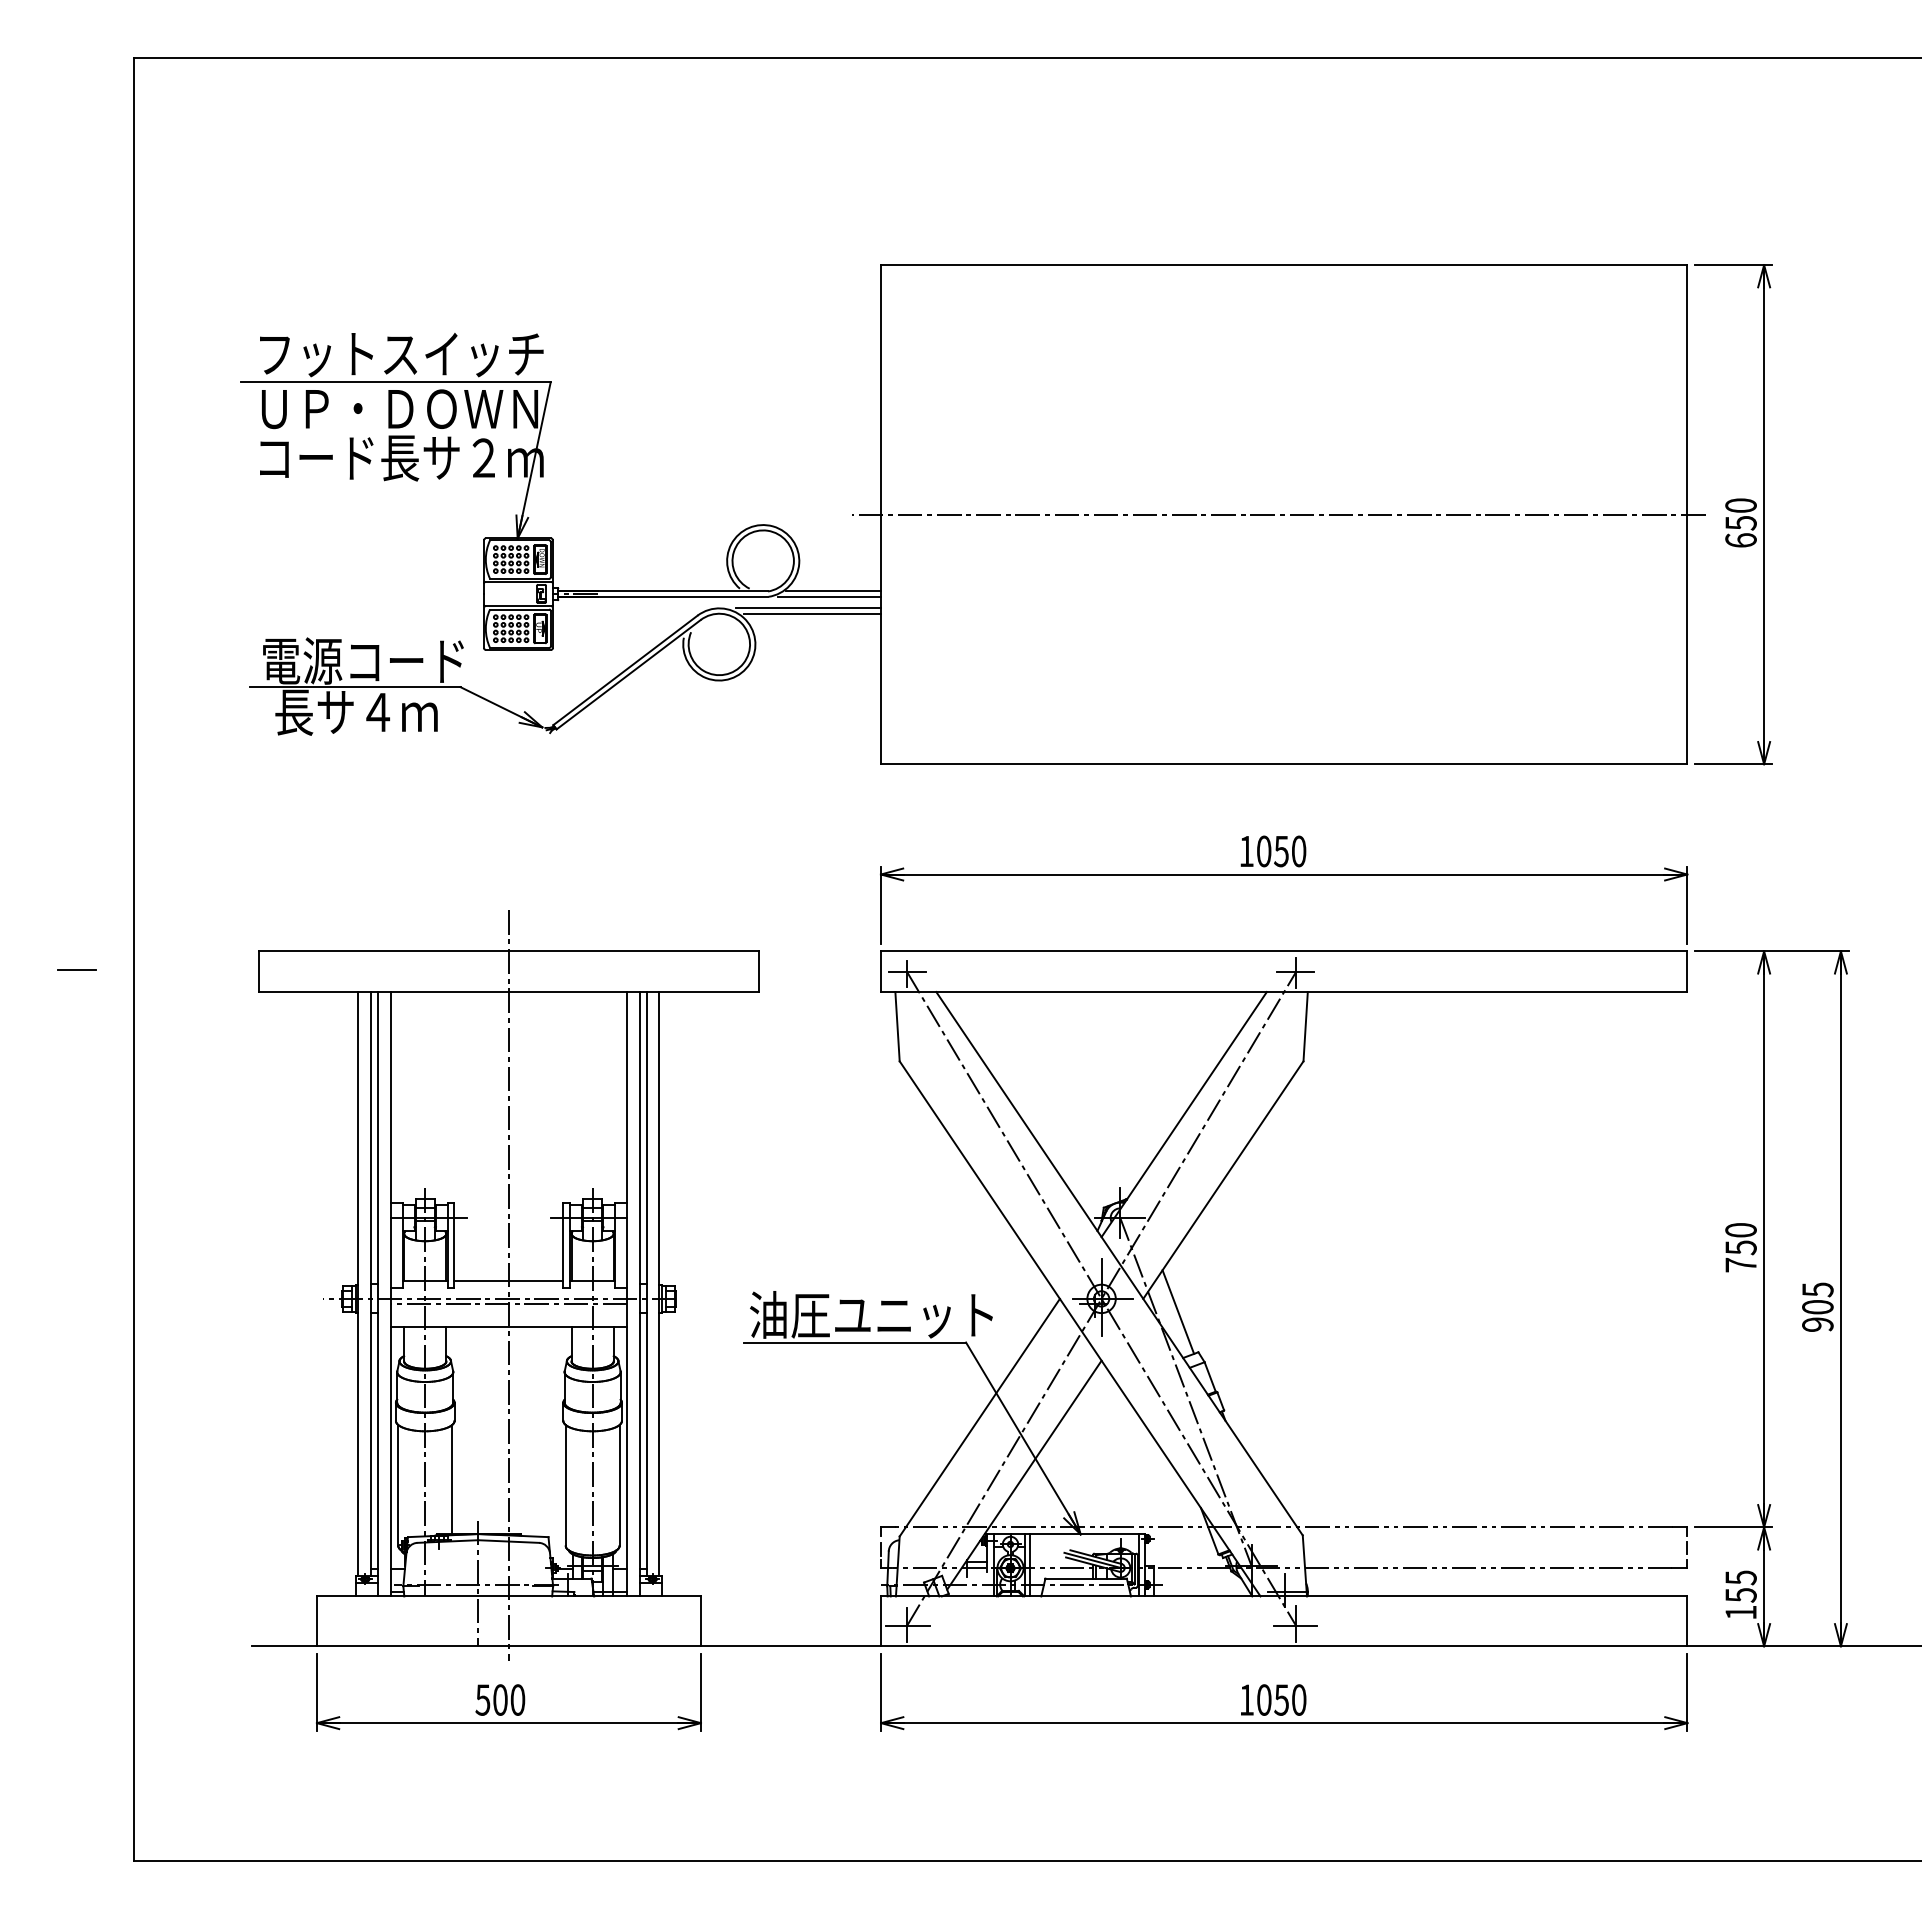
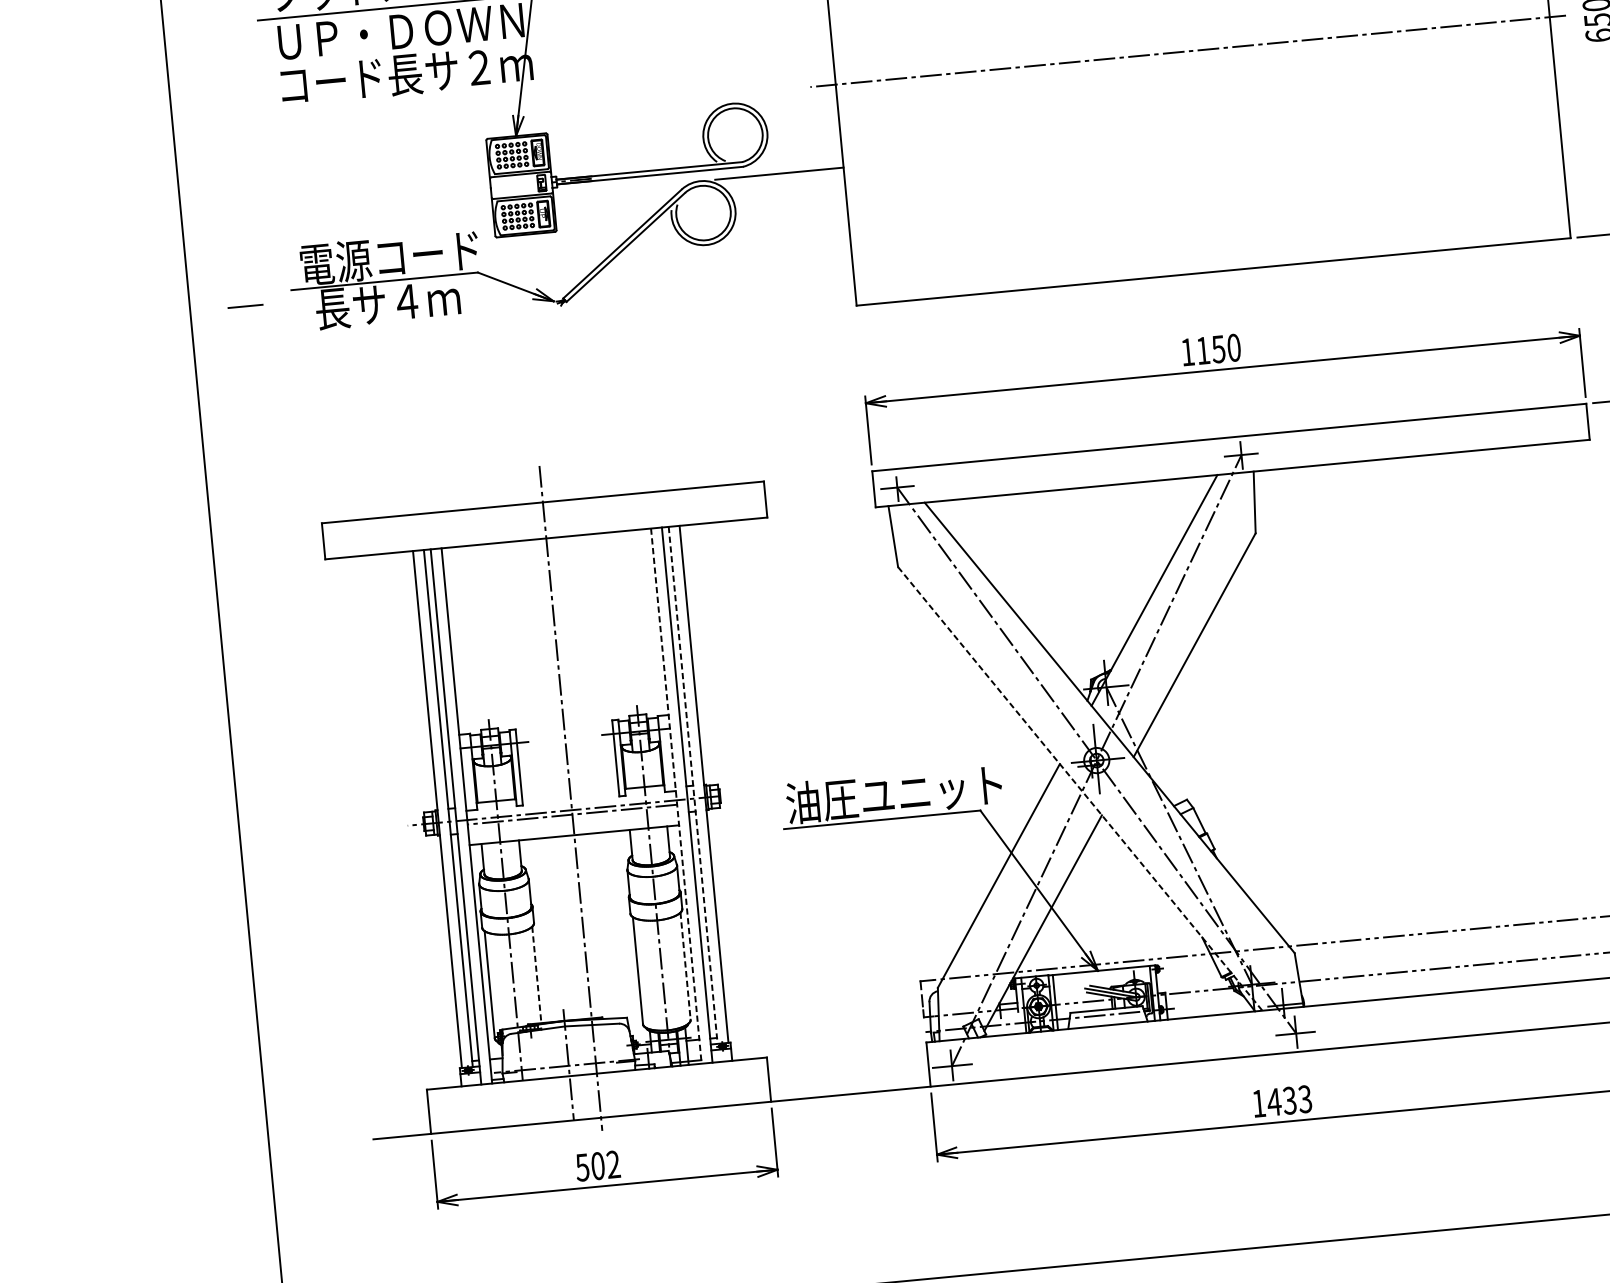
line: (833, 591) -> (800, 156), removed
line: (829, 596) -> (797, 161), removed
line: (811, 613) -> (782, 177), removed
text: (1264, 851) -> (1203, 350), 1050 -> 1150
line: (76, 969) -> (245, 305), moved
line: (508, 1280) -> (570, 793), removed
line: (647, 1283) -> (693, 784), solid -> dashed
line: (627, 1294) -> (676, 796), solid -> dashed
line: (1178, 1311) -> (1165, 765), removed
line: (1080, 1328) -> (1080, 788), solid -> dashed
line: (452, 1479) -> (537, 974), solid -> dashed
line: (619, 1486) -> (685, 967), solid -> dashed
text: (517, 1699) -> (613, 1164), 500 -> 502
text: (1281, 1699) -> (1289, 1100), 1050 -> 1433

